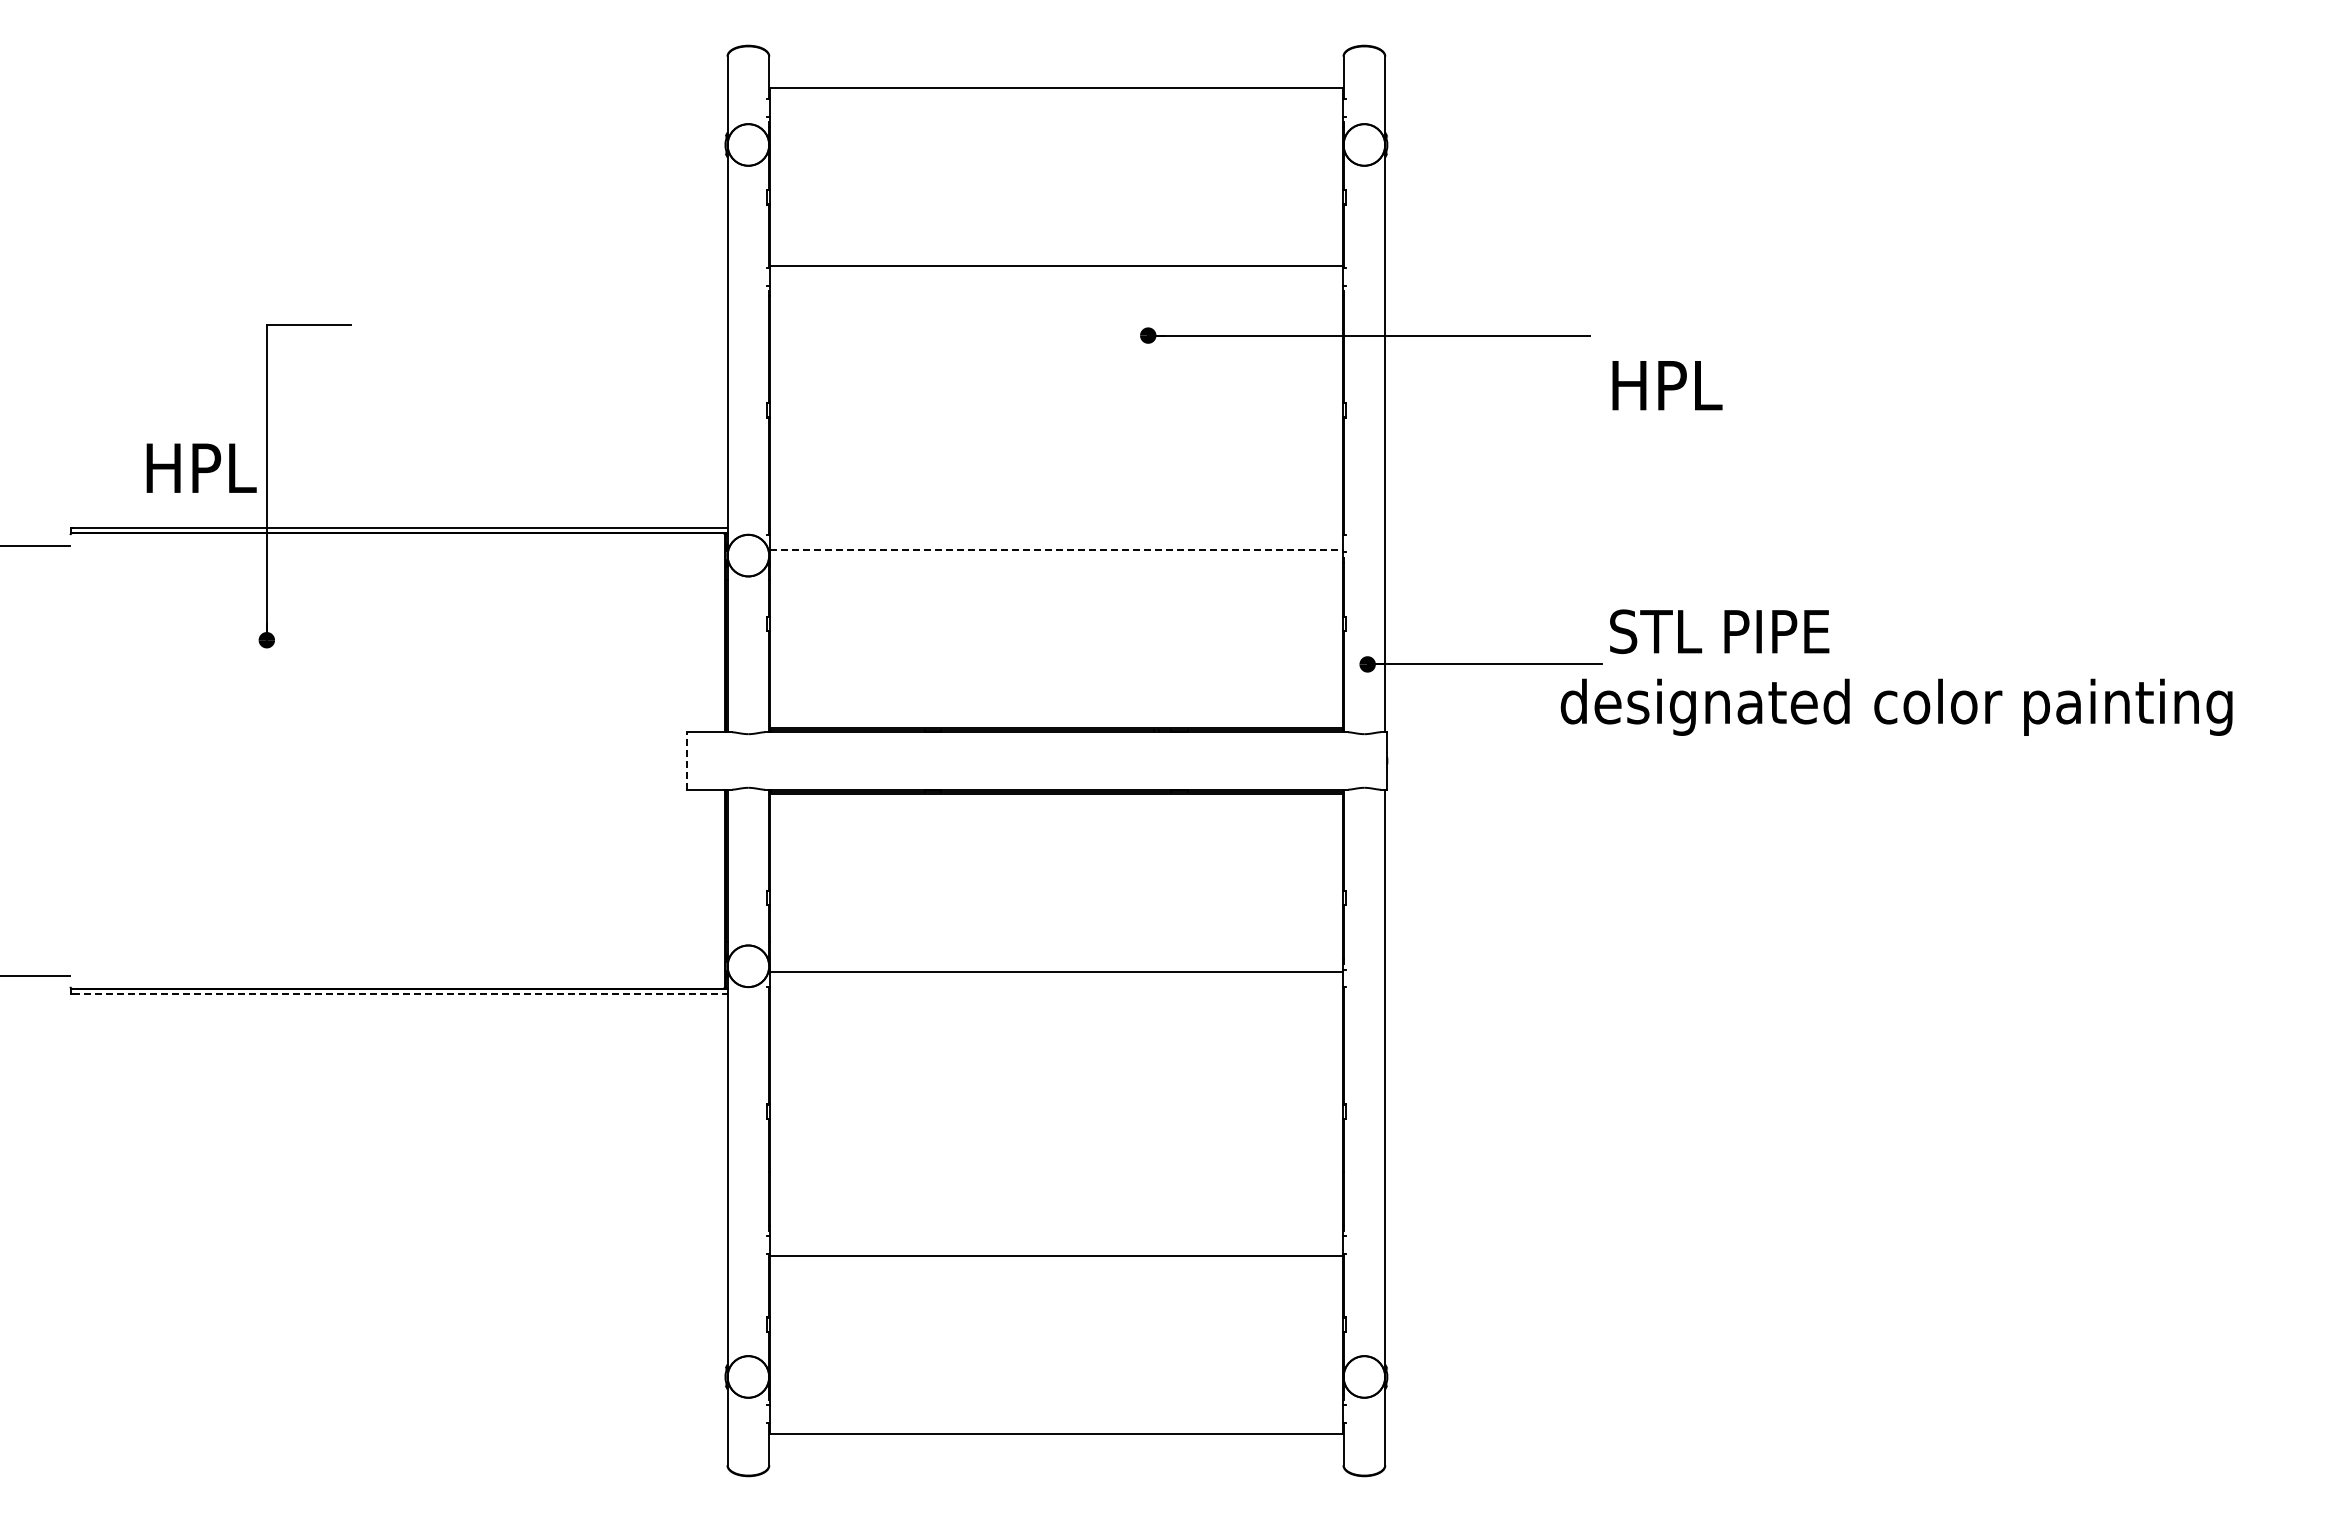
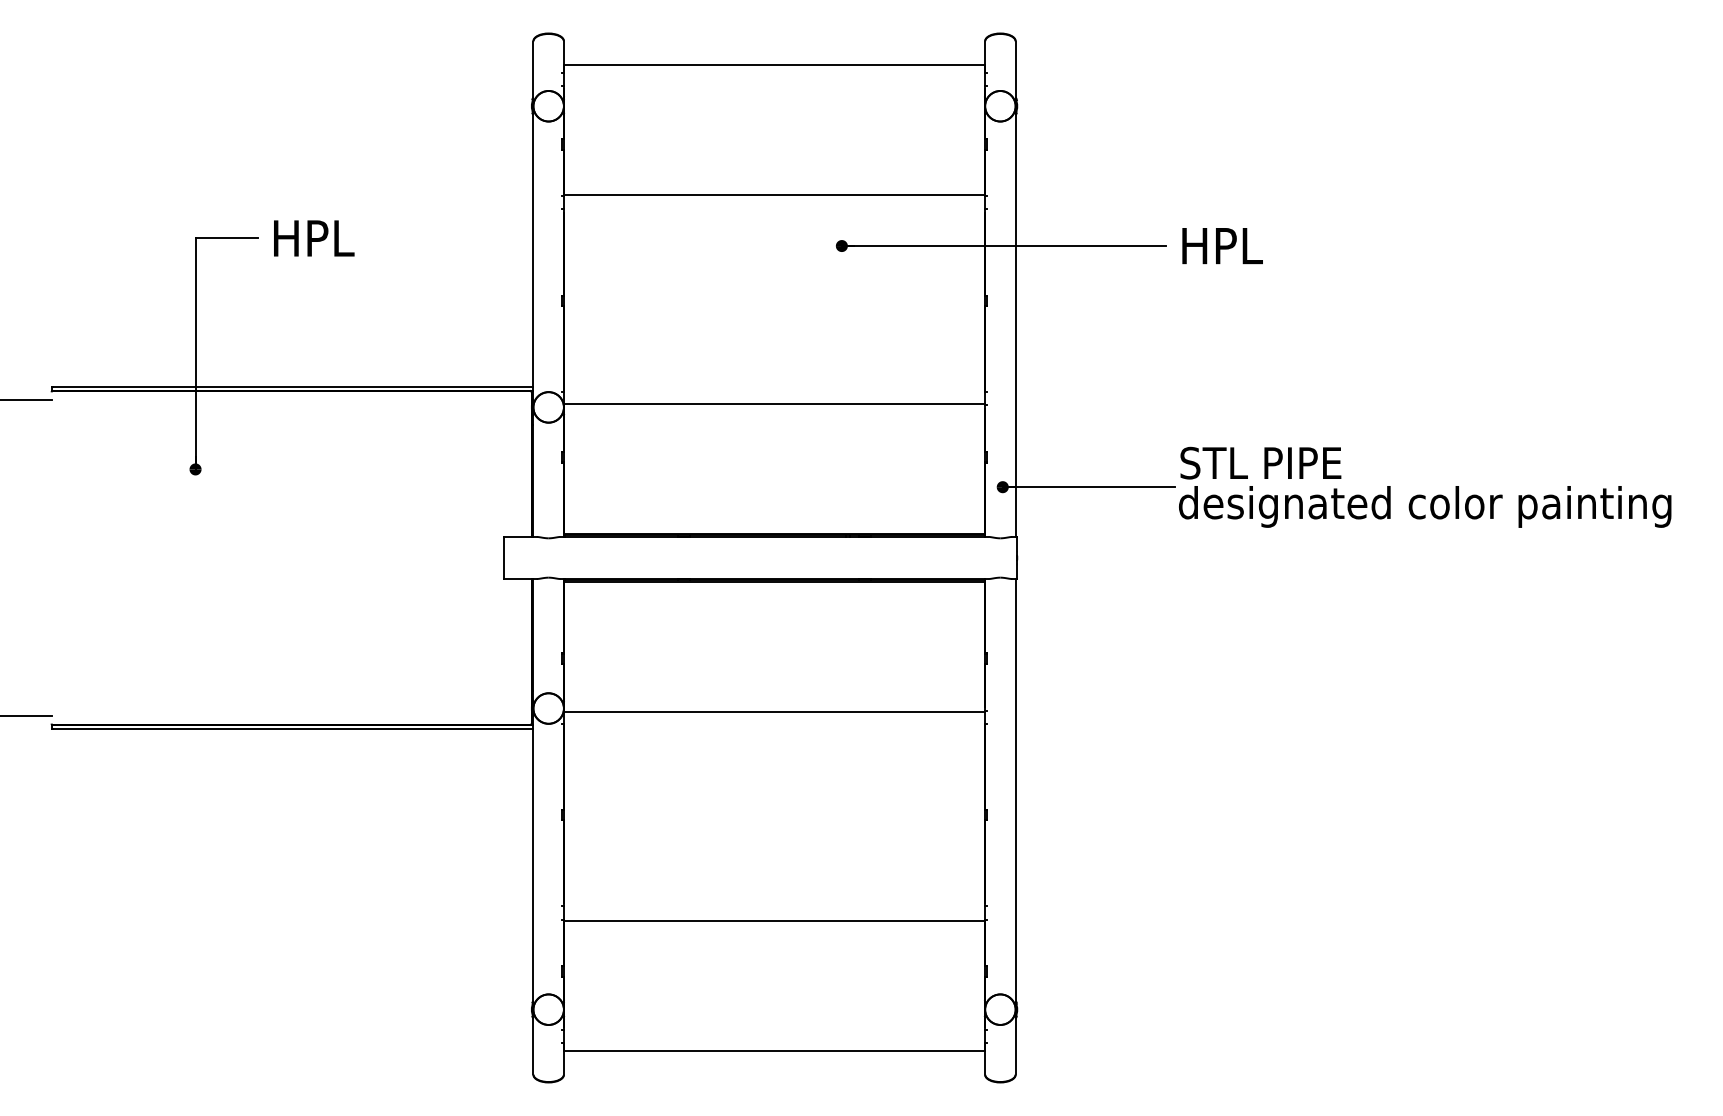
text: (1667, 385) -> (1222, 245), moved
text: (201, 467) -> (314, 237), moved
line: (1056, 550) -> (774, 403), dashed -> solid
text: (1896, 706) -> (1425, 506), moved
line: (686, 760) -> (503, 557), dashed -> solid
line: (400, 993) -> (293, 728), dashed -> solid

